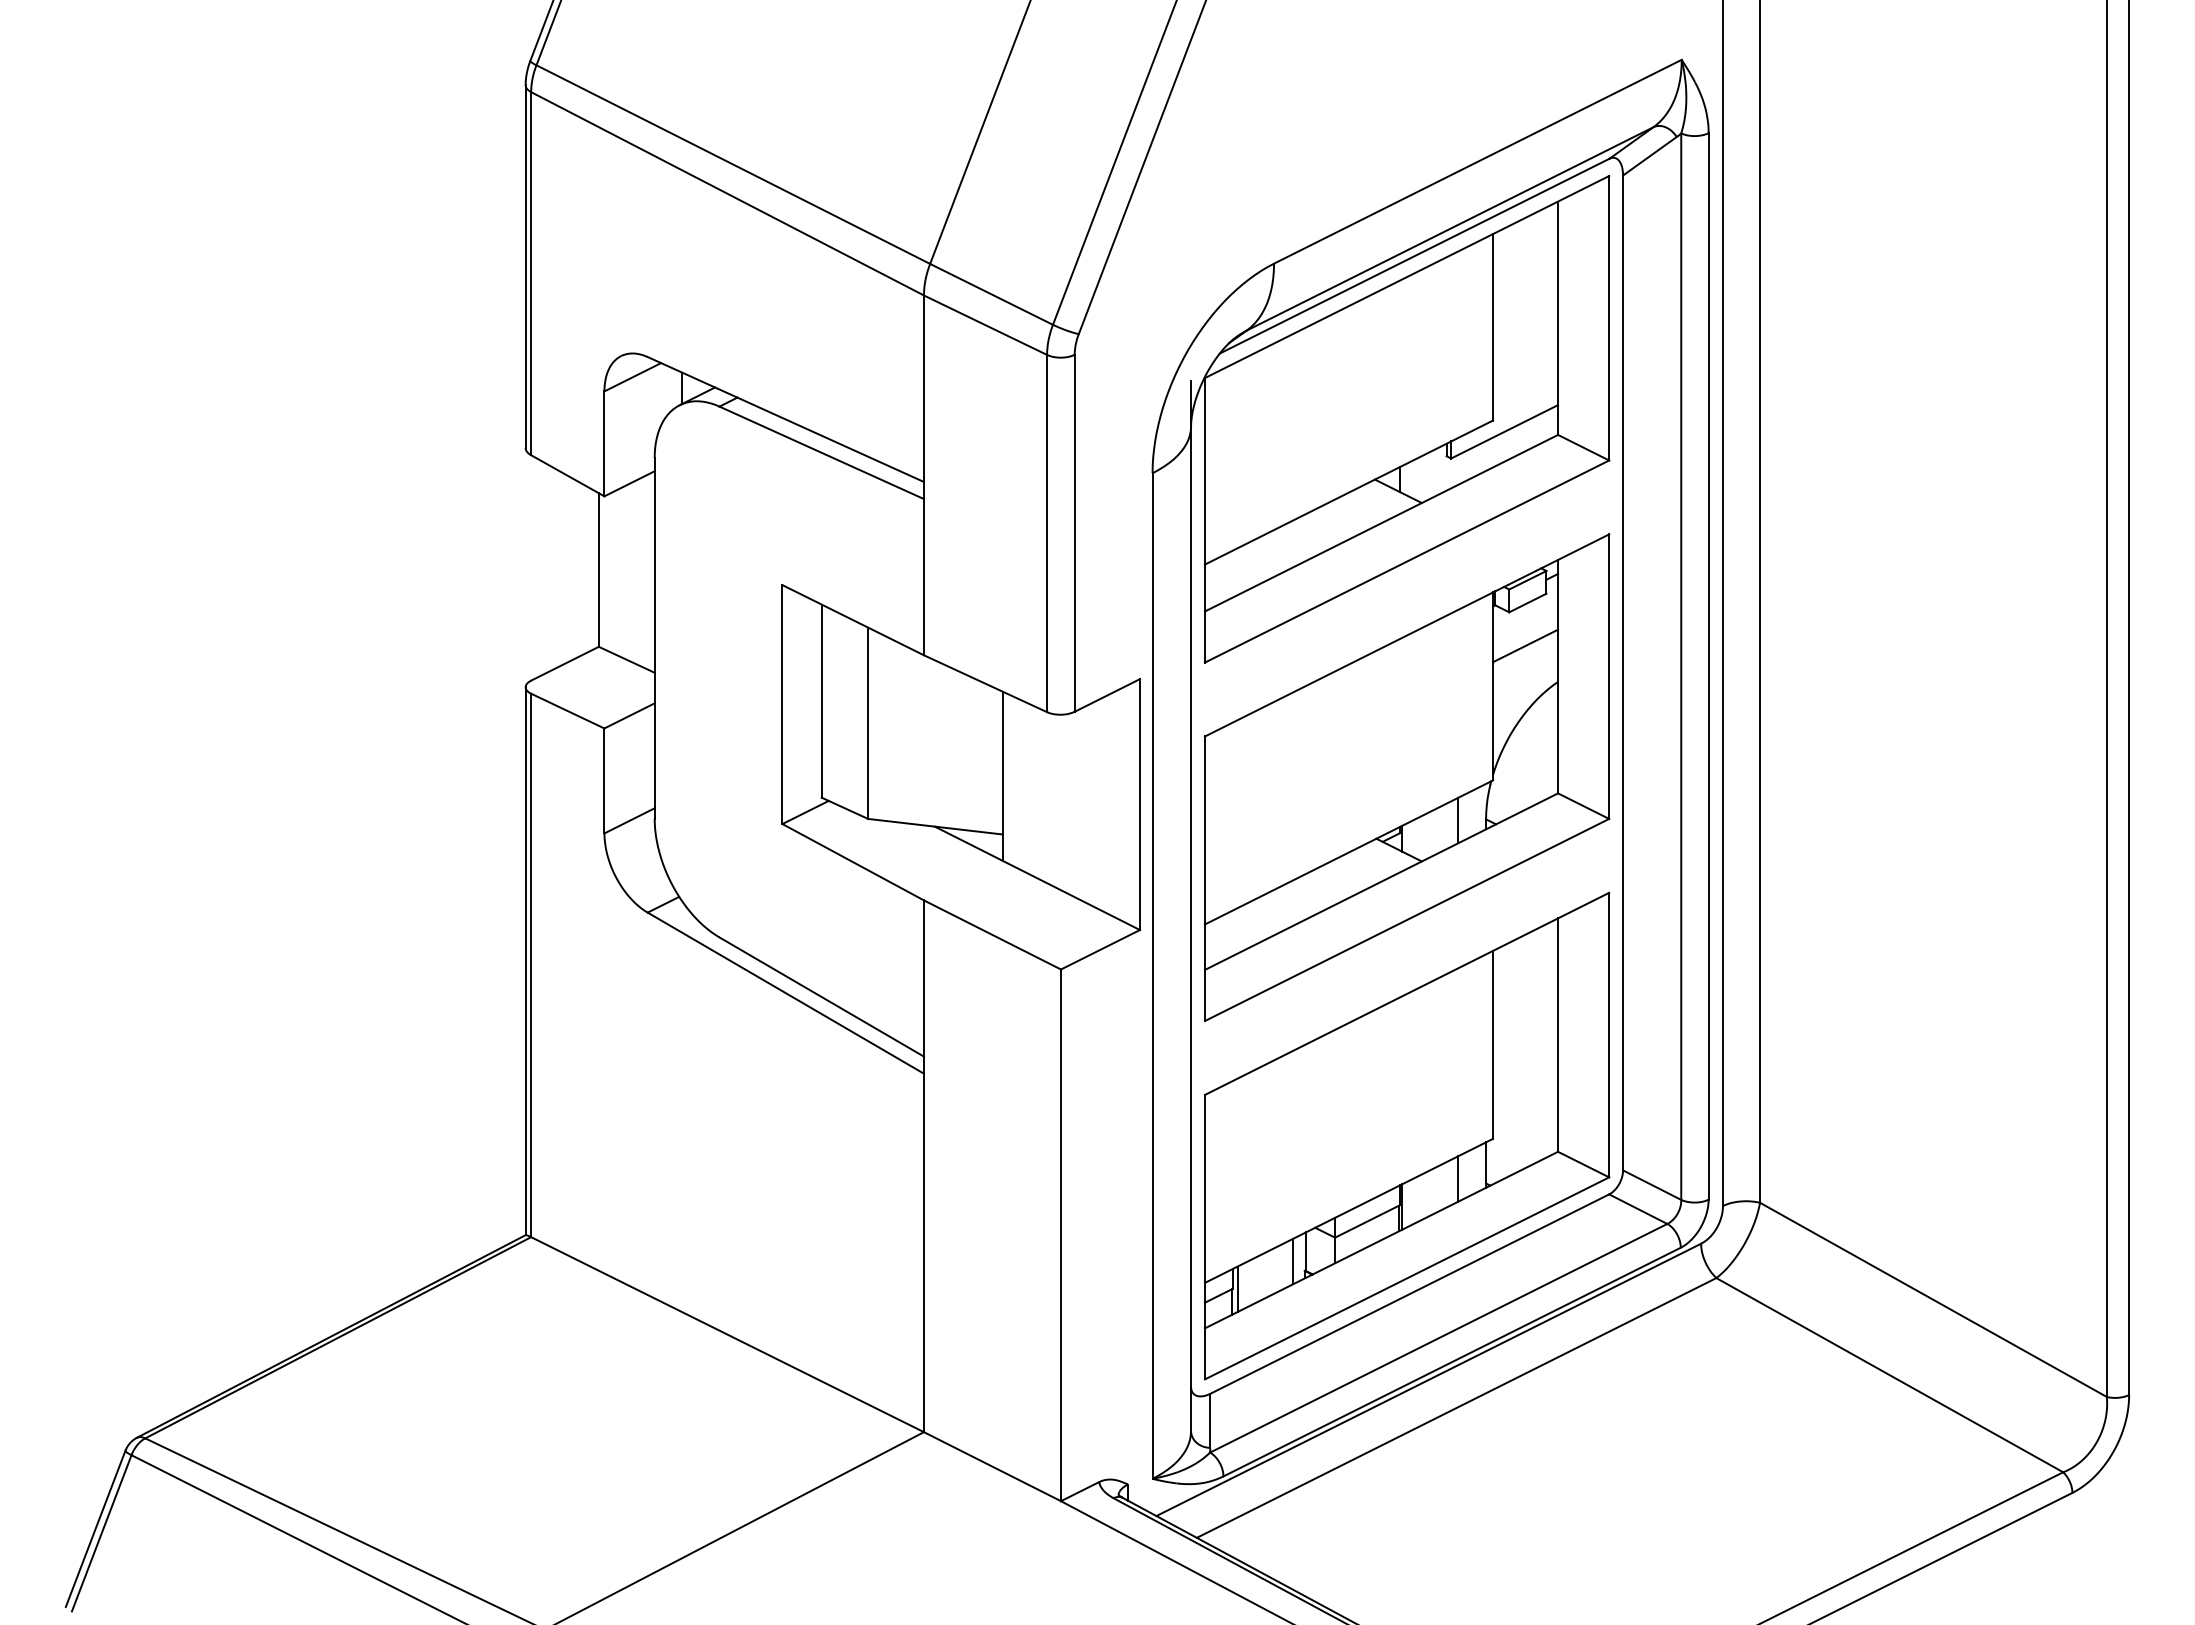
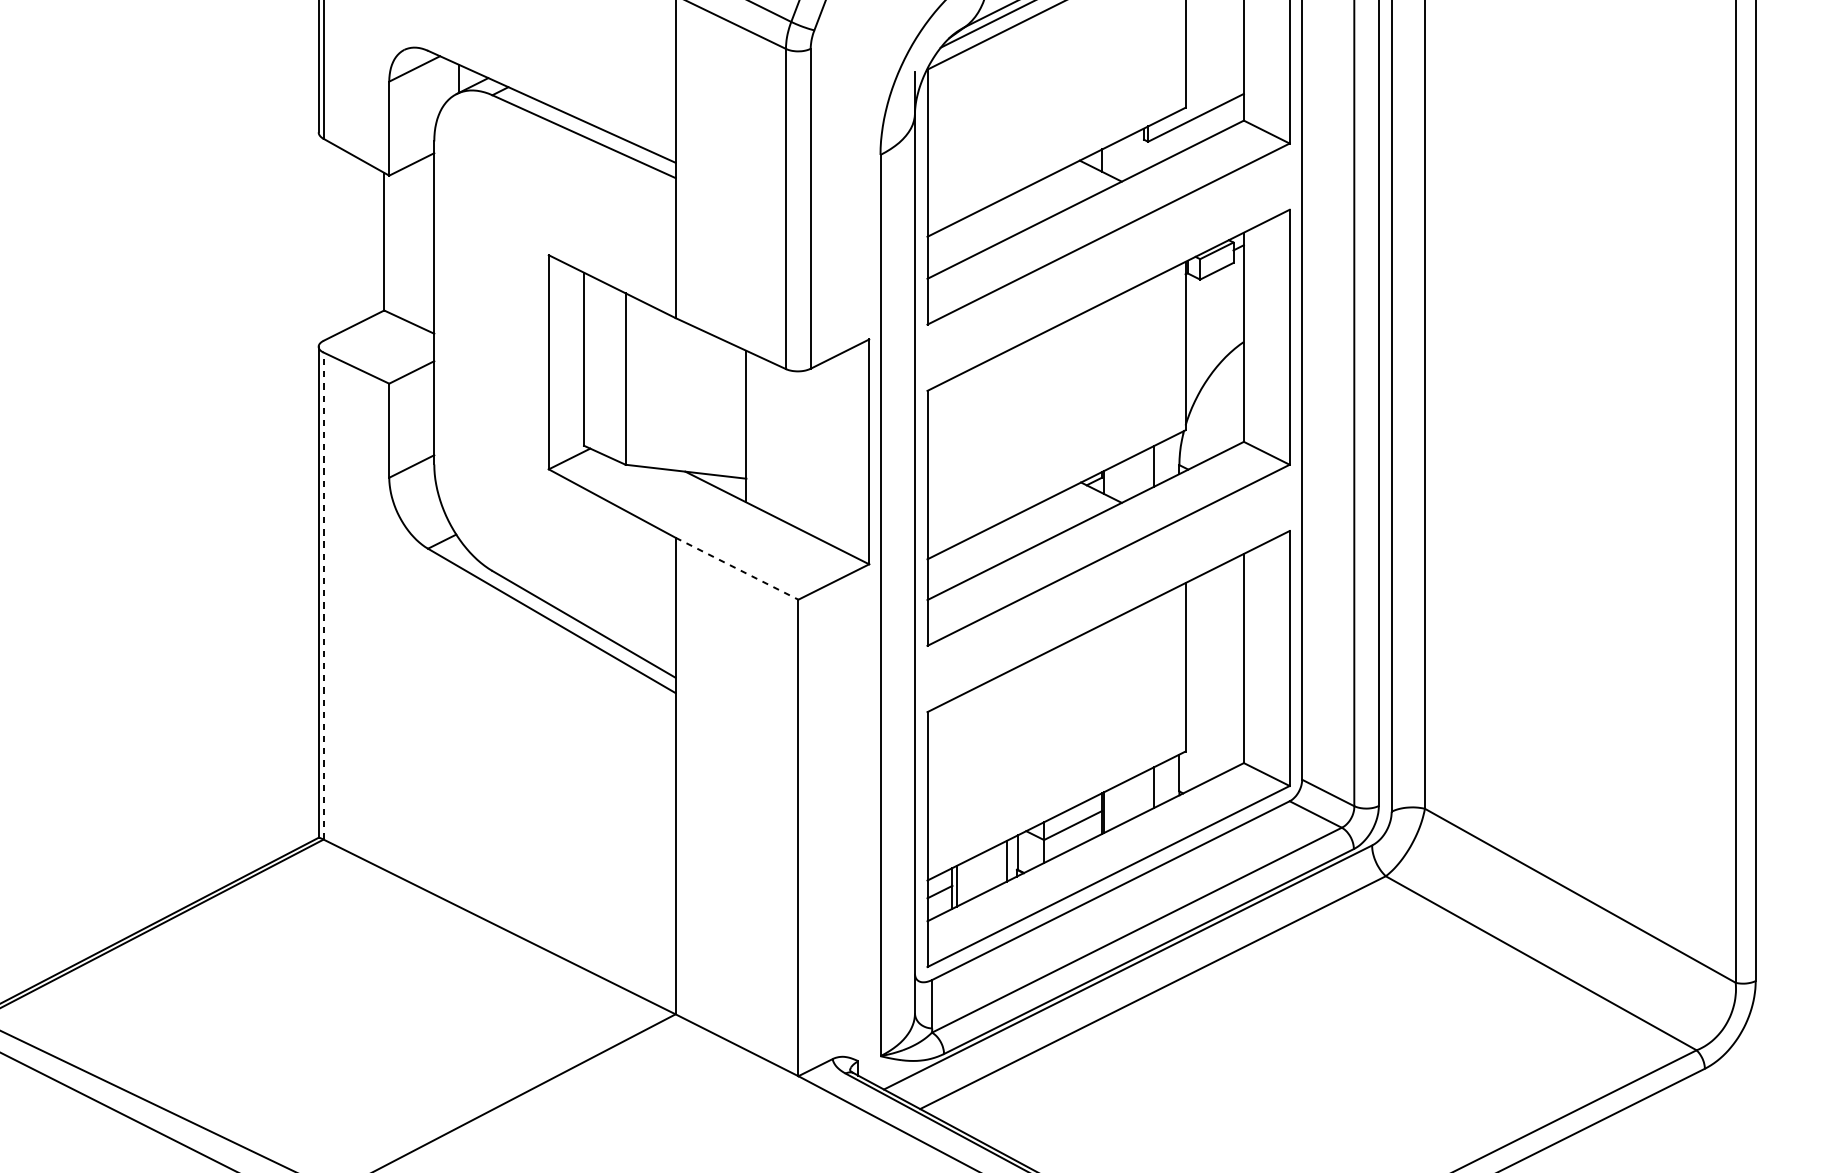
line: (1525, 645) -> (1214, 309), removed
line: (992, 934) -> (737, 568), solid -> dashed
line: (531, 965) -> (323, 596), solid -> dashed

